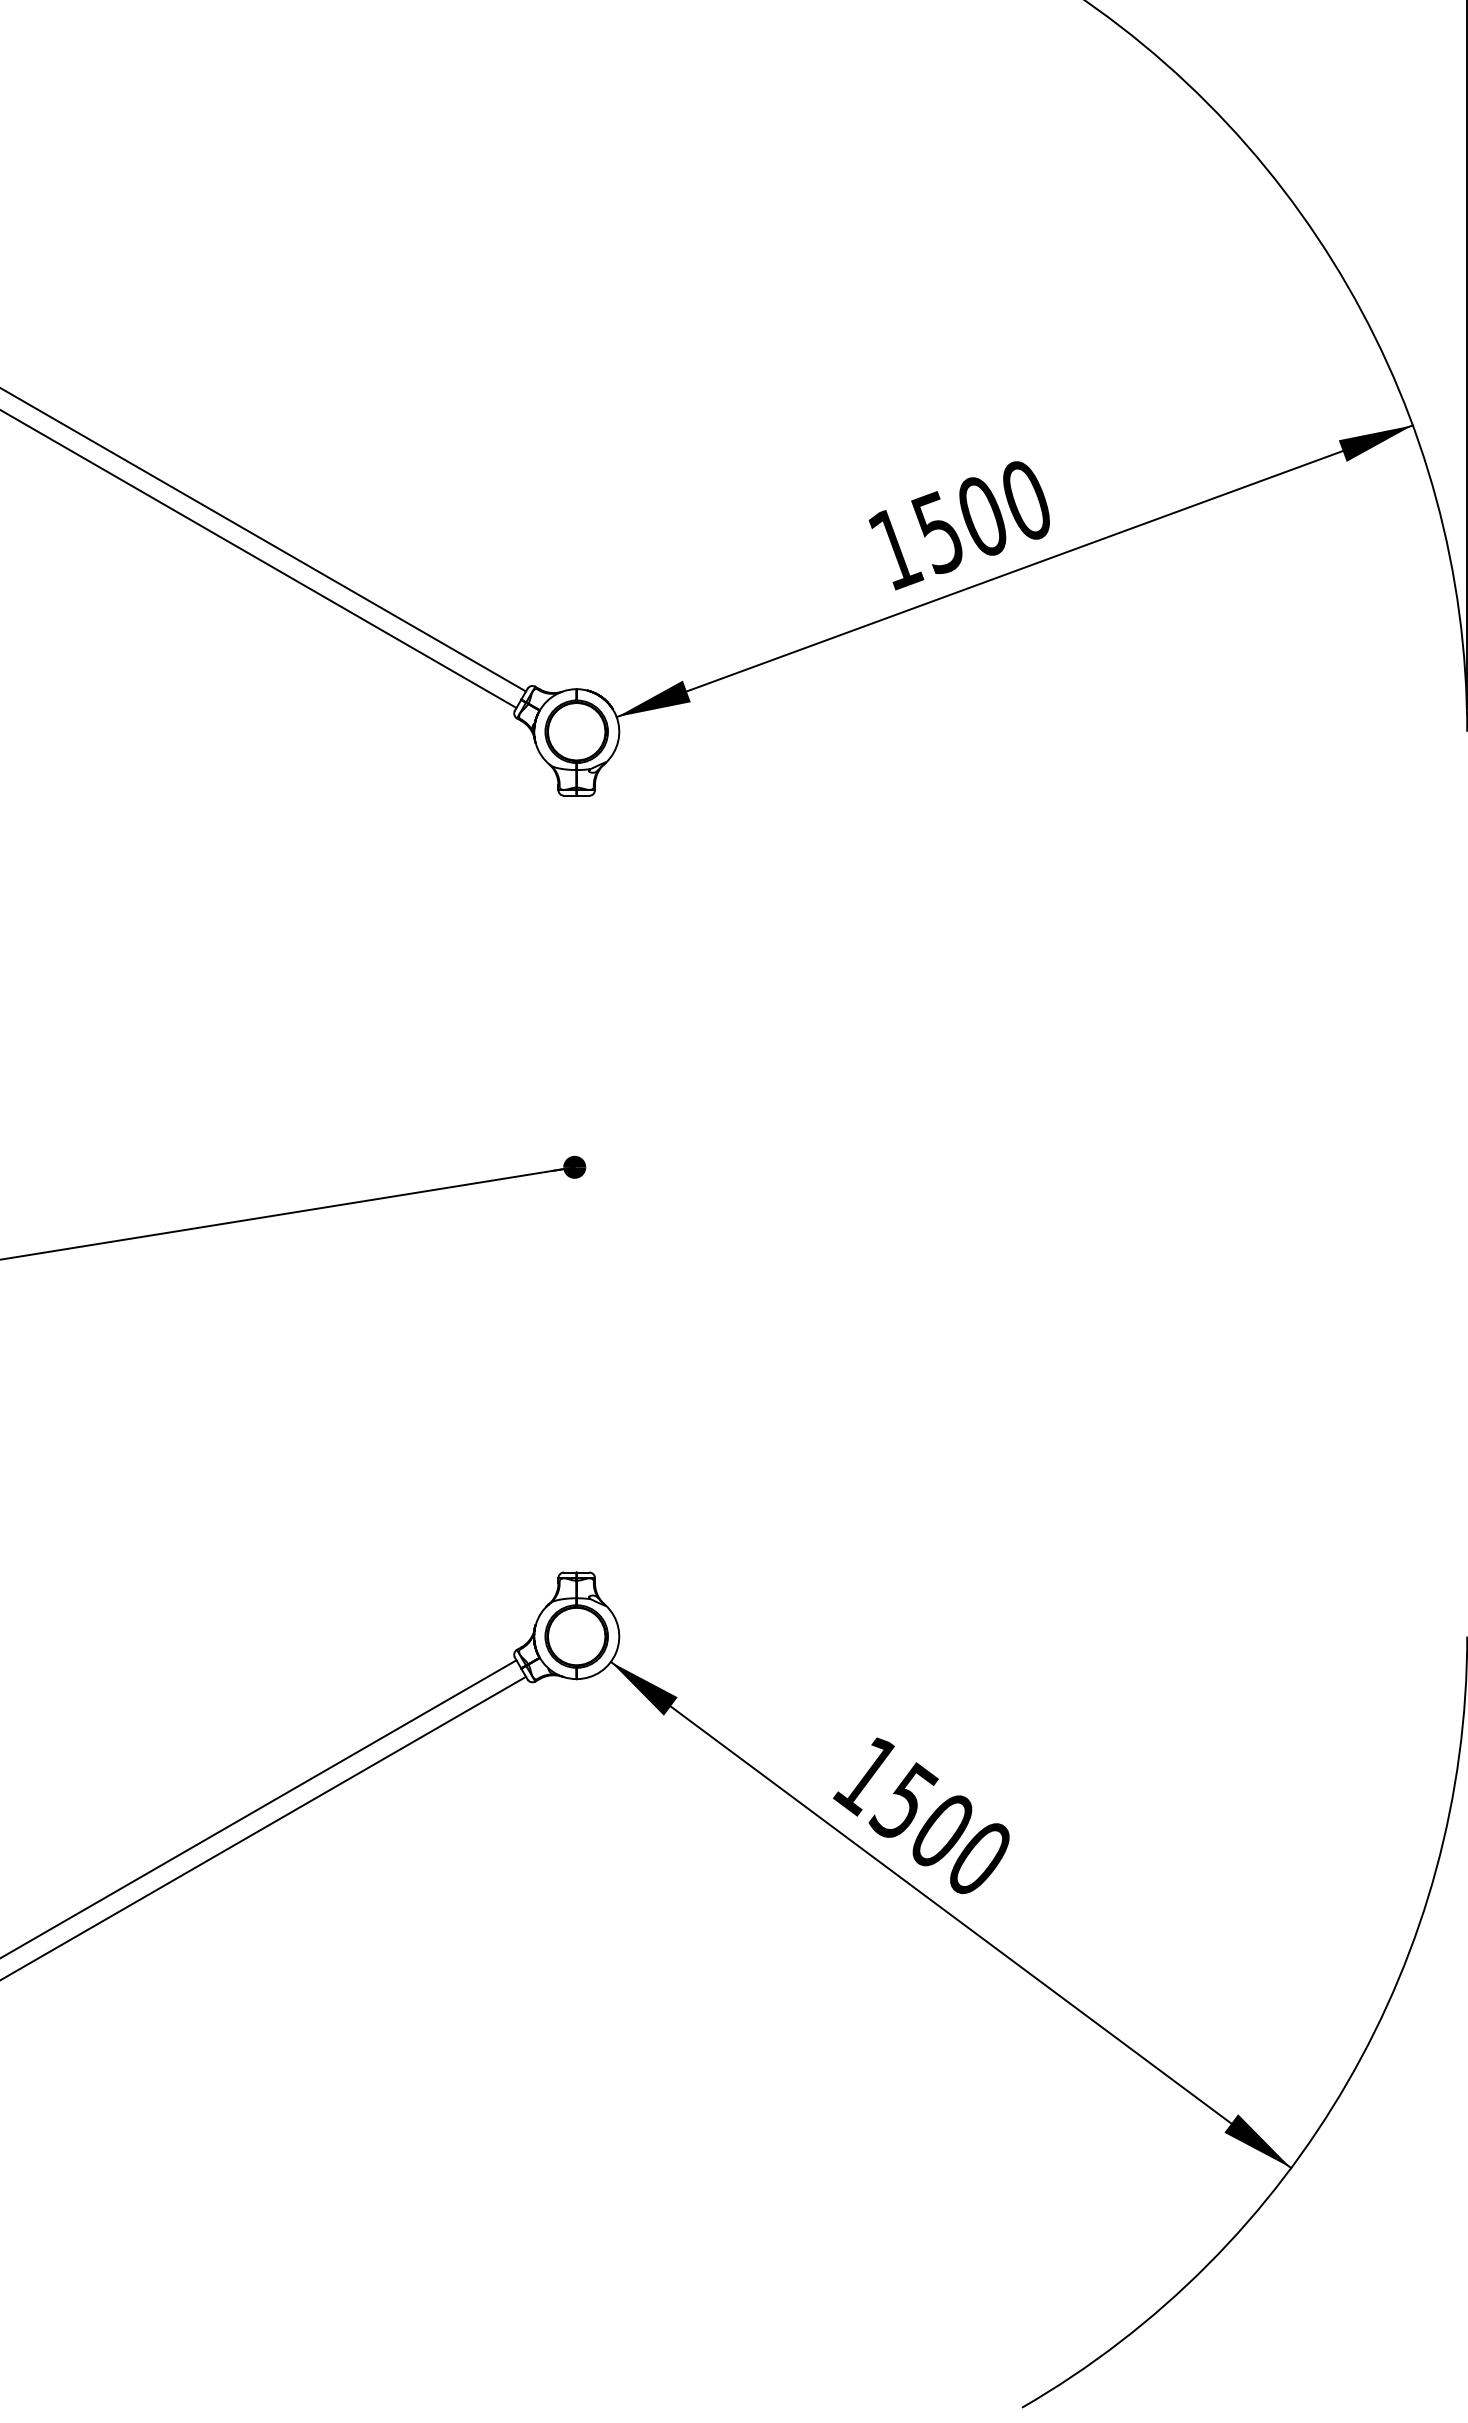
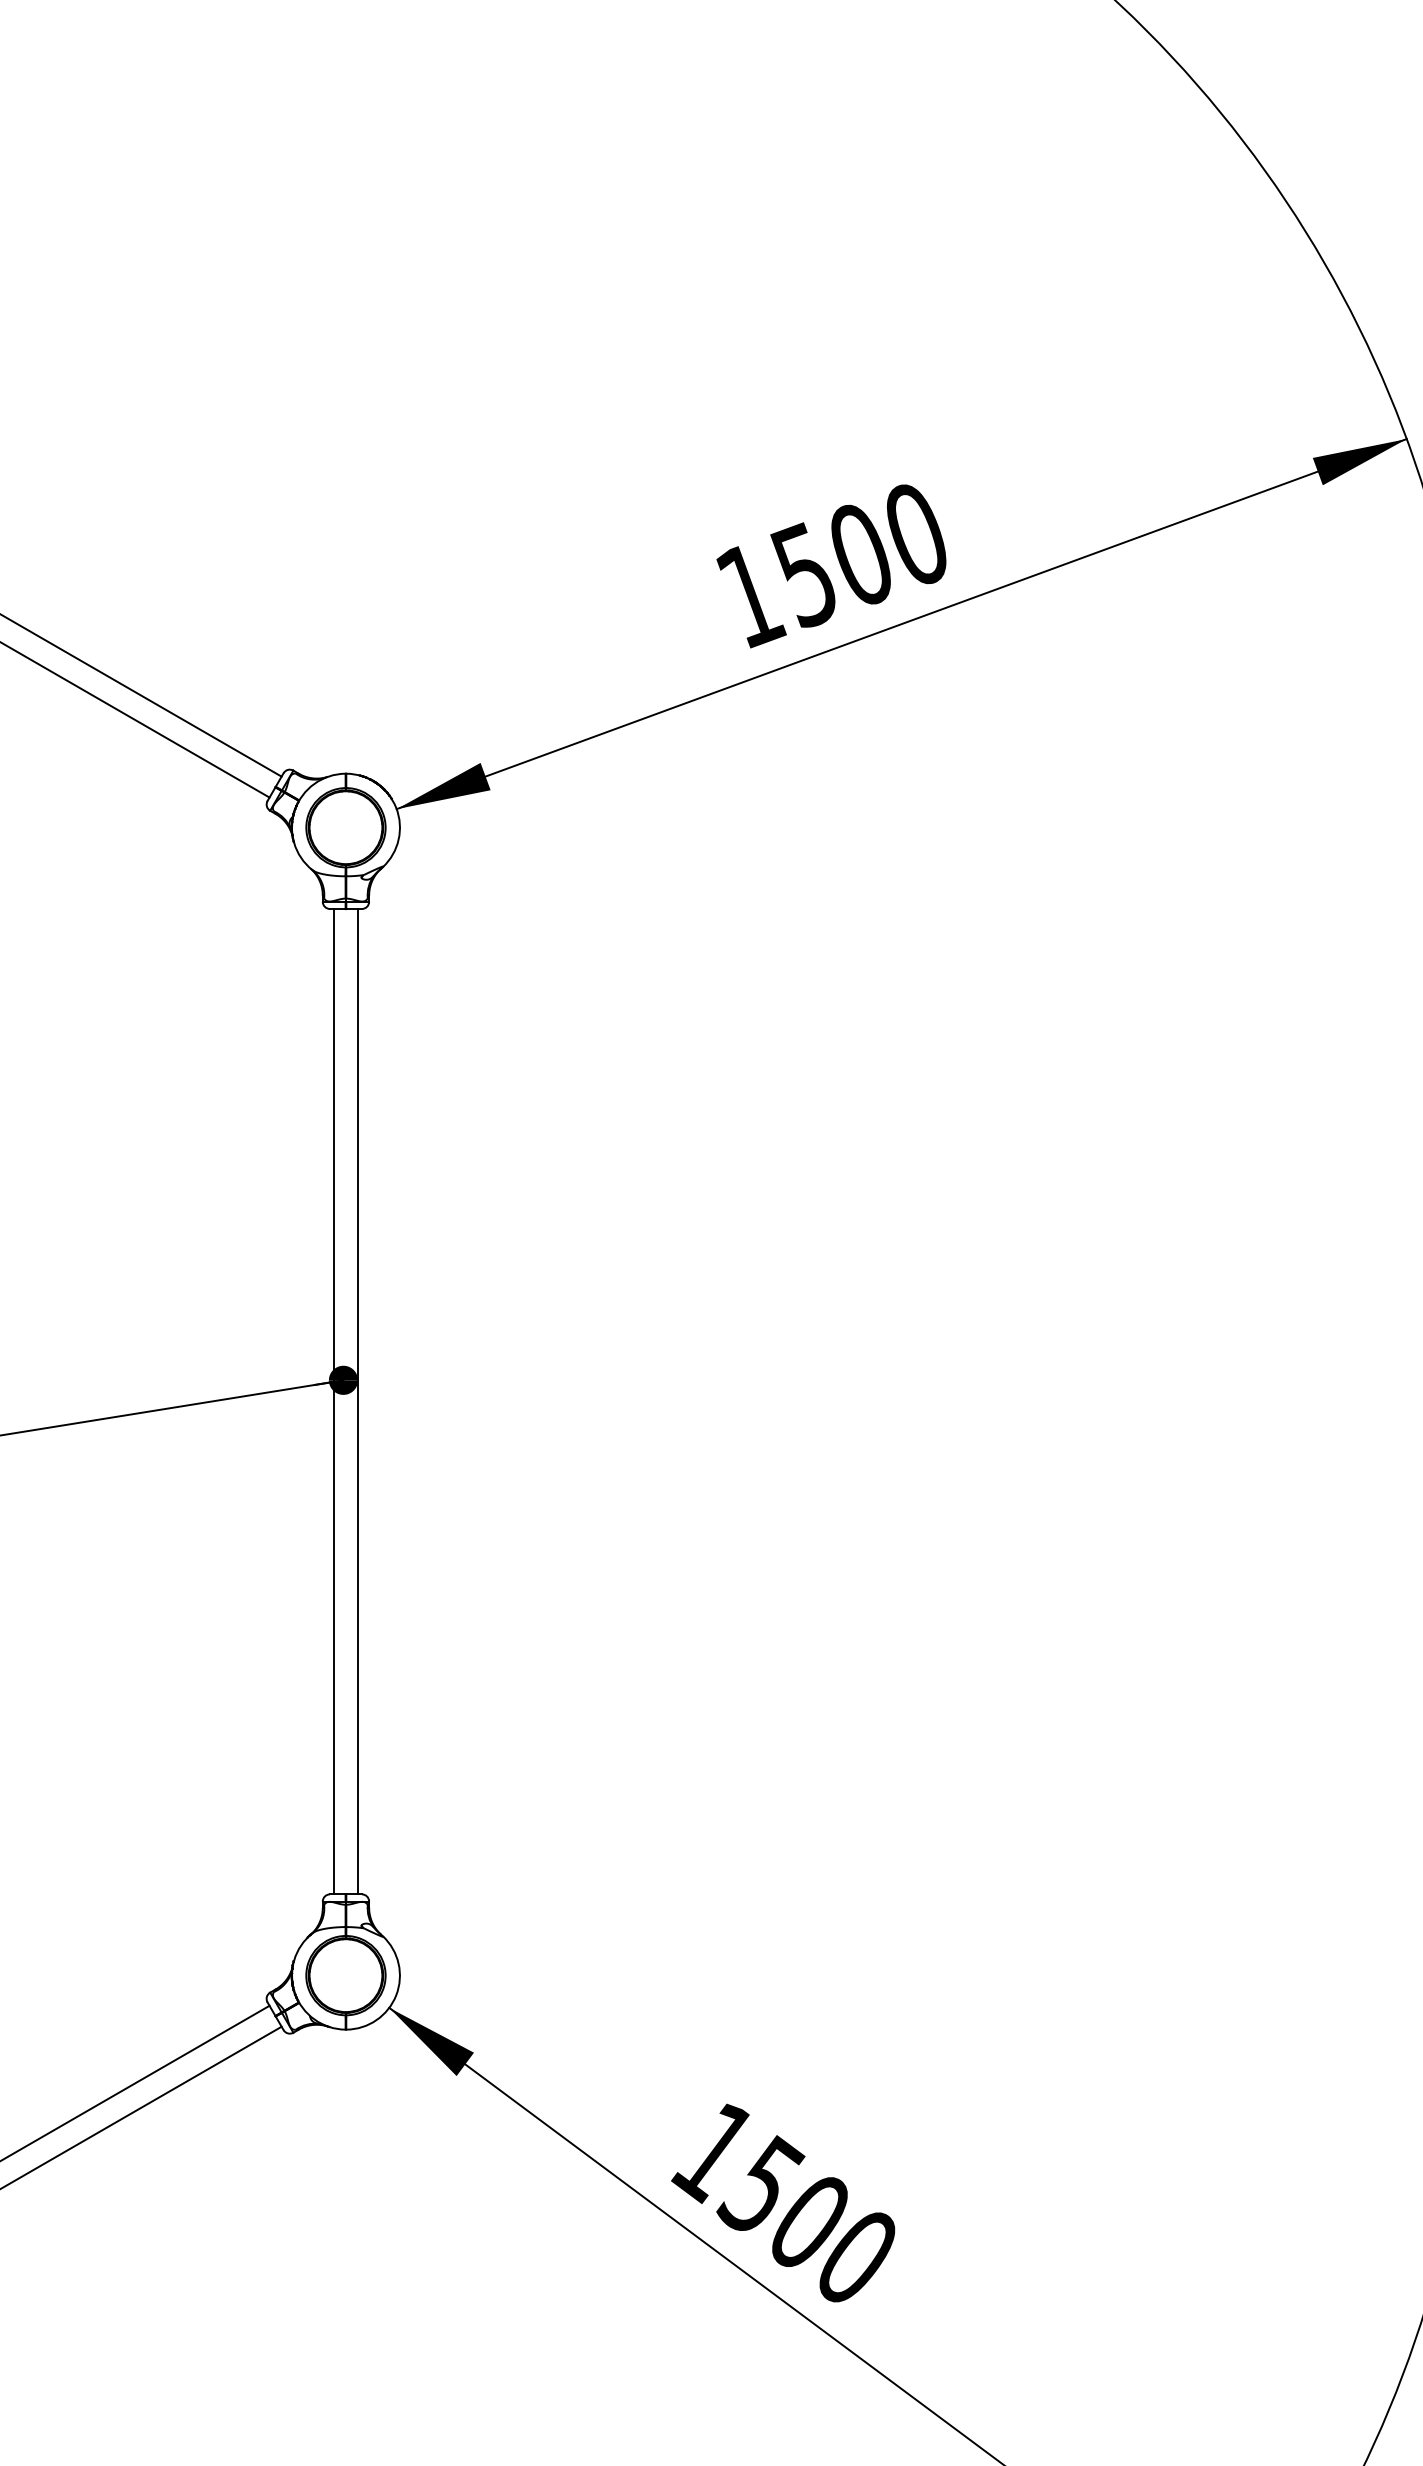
line: (567, 1183) -> (334, 1400), added
line: (586, 1183) -> (358, 1400), added

